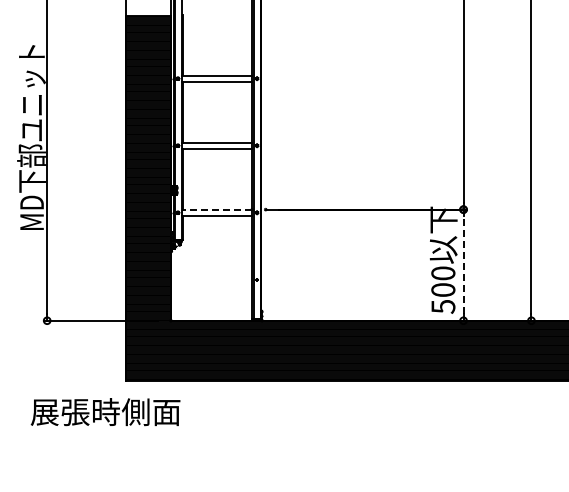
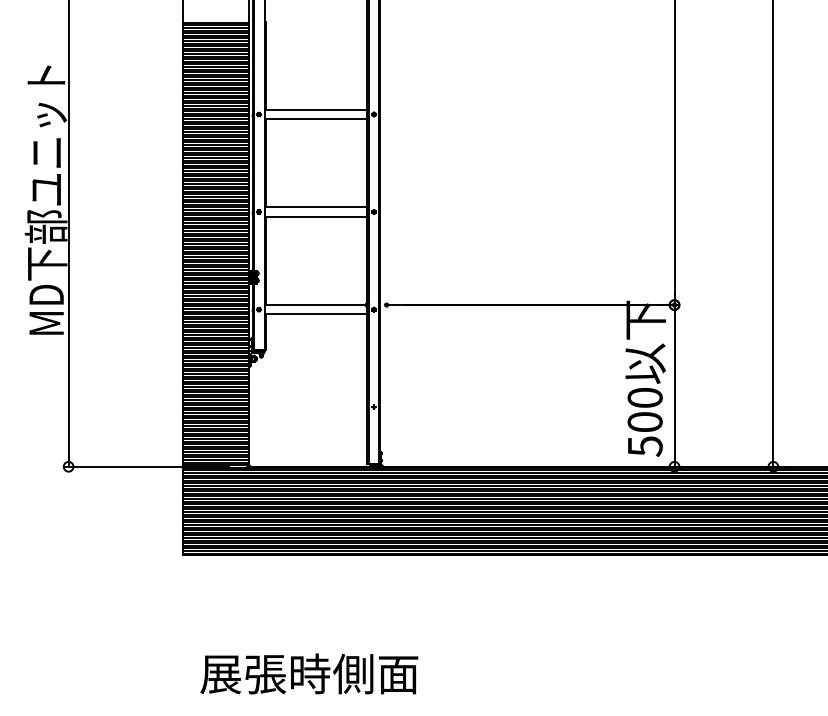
line: (216, 209) -> (315, 304), dashed -> solid
line: (463, 265) -> (674, 386), dashed -> solid
text: (105, 412) -> (309, 674), moved

